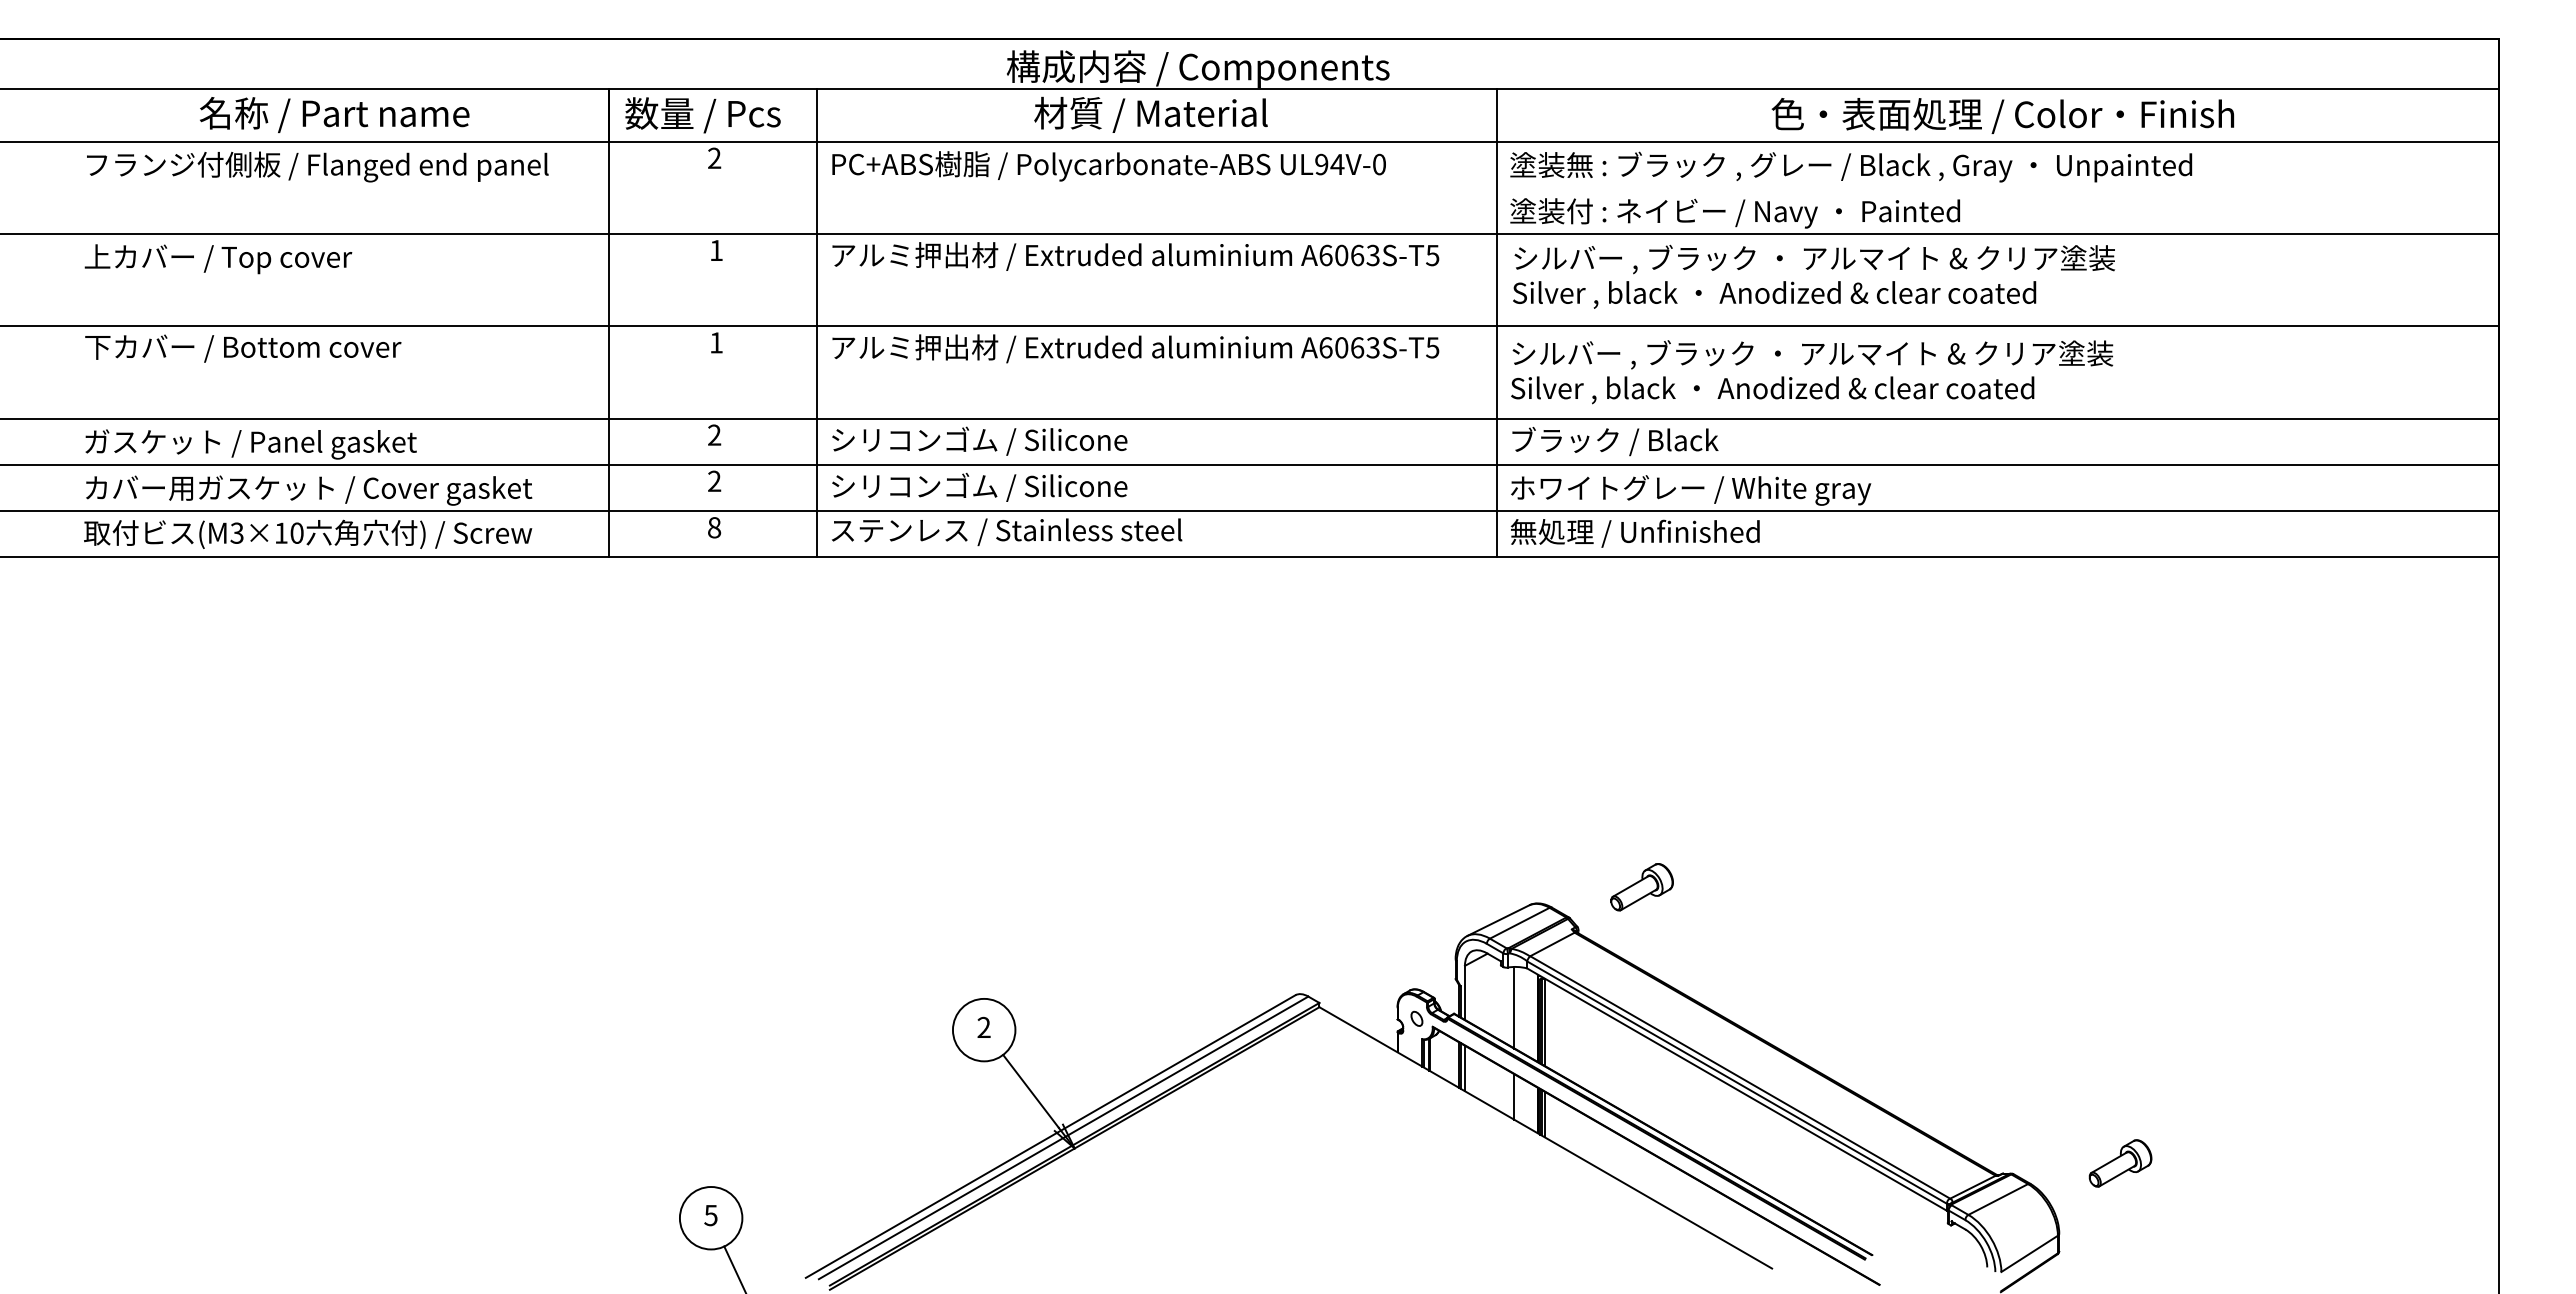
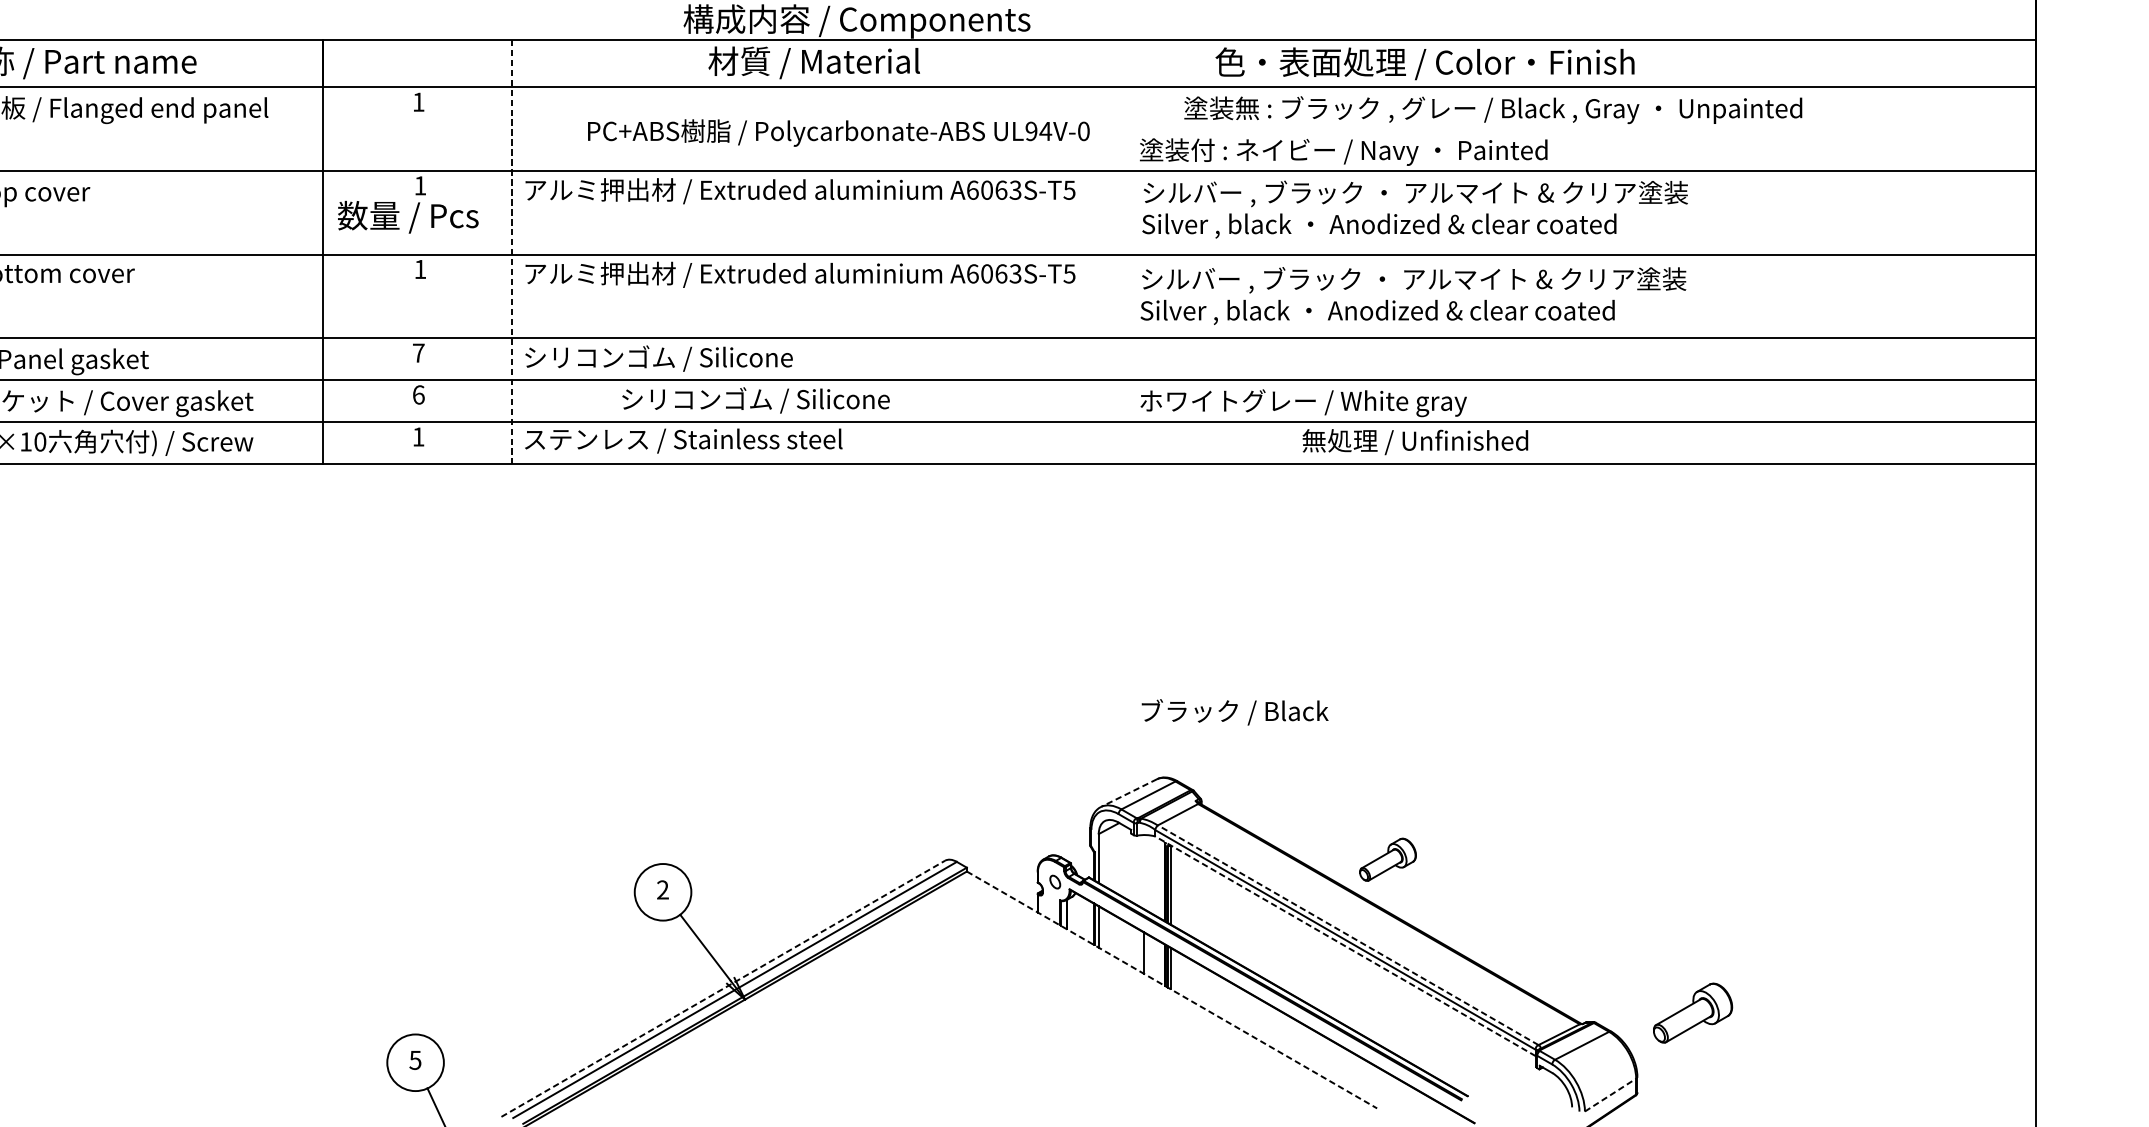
text: (702, 115) -> (407, 217), moved
text: (2002, 115) -> (1424, 63), moved
text: (714, 157) -> (418, 101), 2 -> 1
text: (1108, 166) -> (838, 133), moved
text: (1851, 166) -> (1493, 109), moved
line: (816, 323) -> (511, 251), solid -> dashed
line: (1496, 323) -> (1127, 251), removed
text: (714, 434) -> (418, 352), 2 -> 7
text: (1615, 441) -> (1235, 712), moved
text: (714, 481) -> (418, 395), 2 -> 6
text: (979, 487) -> (755, 400), moved
text: (714, 527) -> (418, 436), 8 -> 1
text: (1635, 533) -> (1415, 442), moved
part: (1641, 887) -> (1387, 860), moved
line: (1497, 920) -> (1128, 792), solid -> dashed
line: (1514, 1007) -> (1143, 871), removed
line: (1739, 1077) -> (1347, 935), solid -> dashed
line: (1736, 1089) -> (1344, 946), solid -> dashed
line: (1050, 1136) -> (723, 988), solid -> dashed
line: (1546, 1138) -> (1172, 990), solid -> dashed
part: (2120, 1163) -> (1692, 1013), size x1.4
line: (2029, 1253) -> (1610, 1094), solid -> dashed

